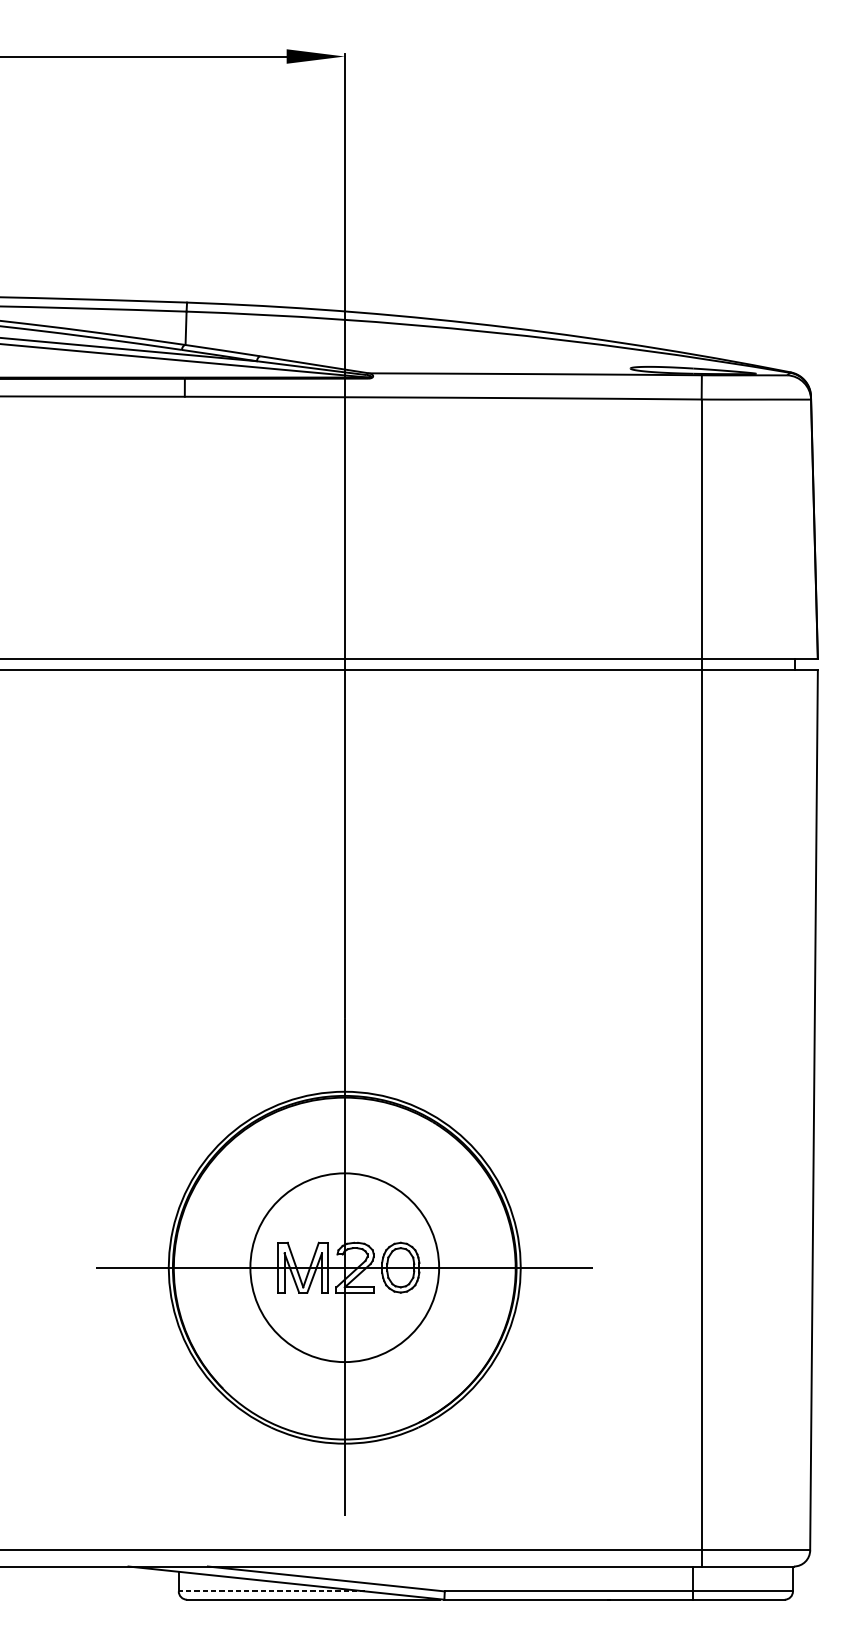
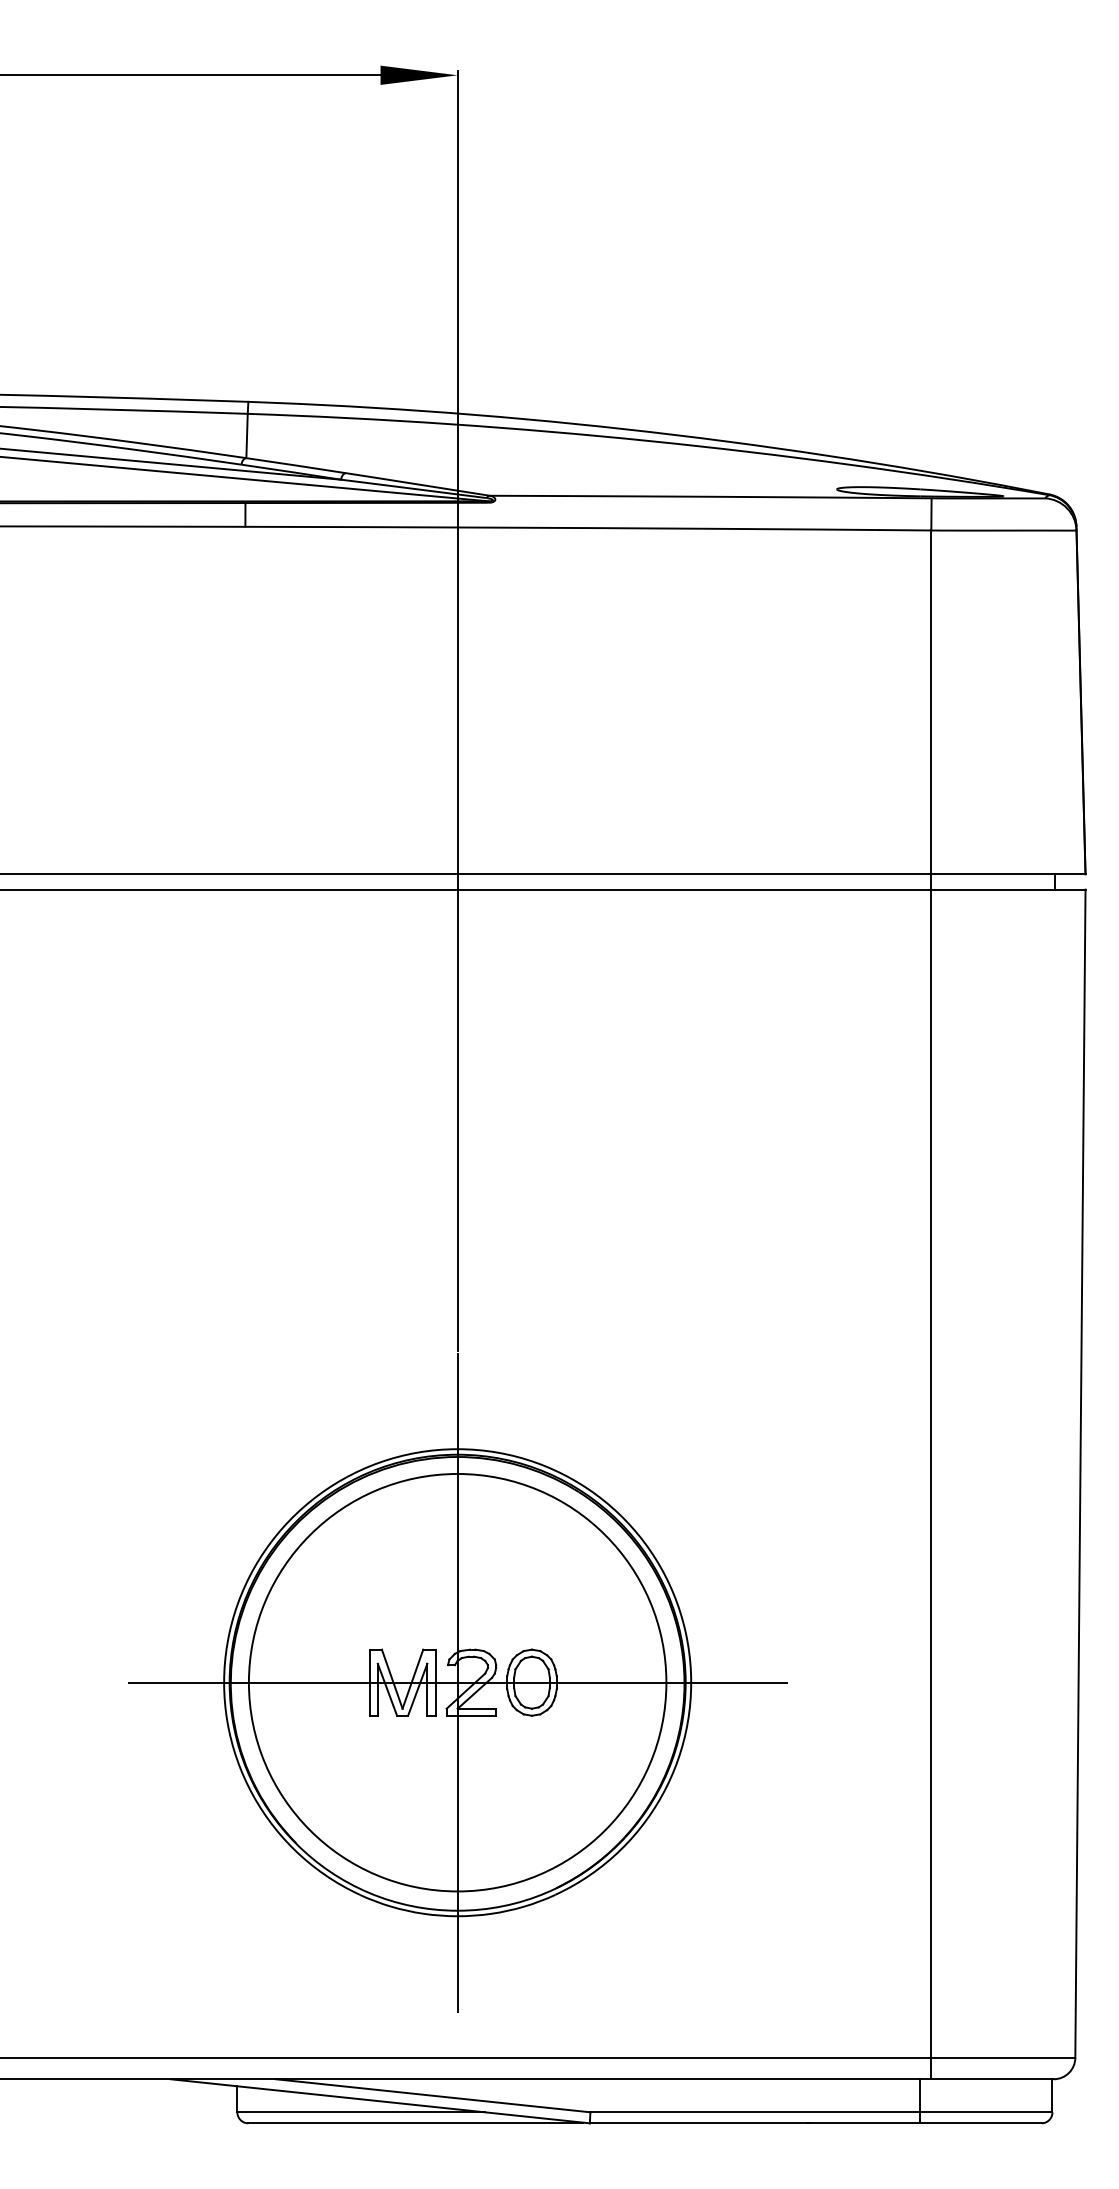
circle: (344, 1267) -> (457, 1682), size x1.67
line: (272, 1591) -> (361, 2112), dashed -> solid

